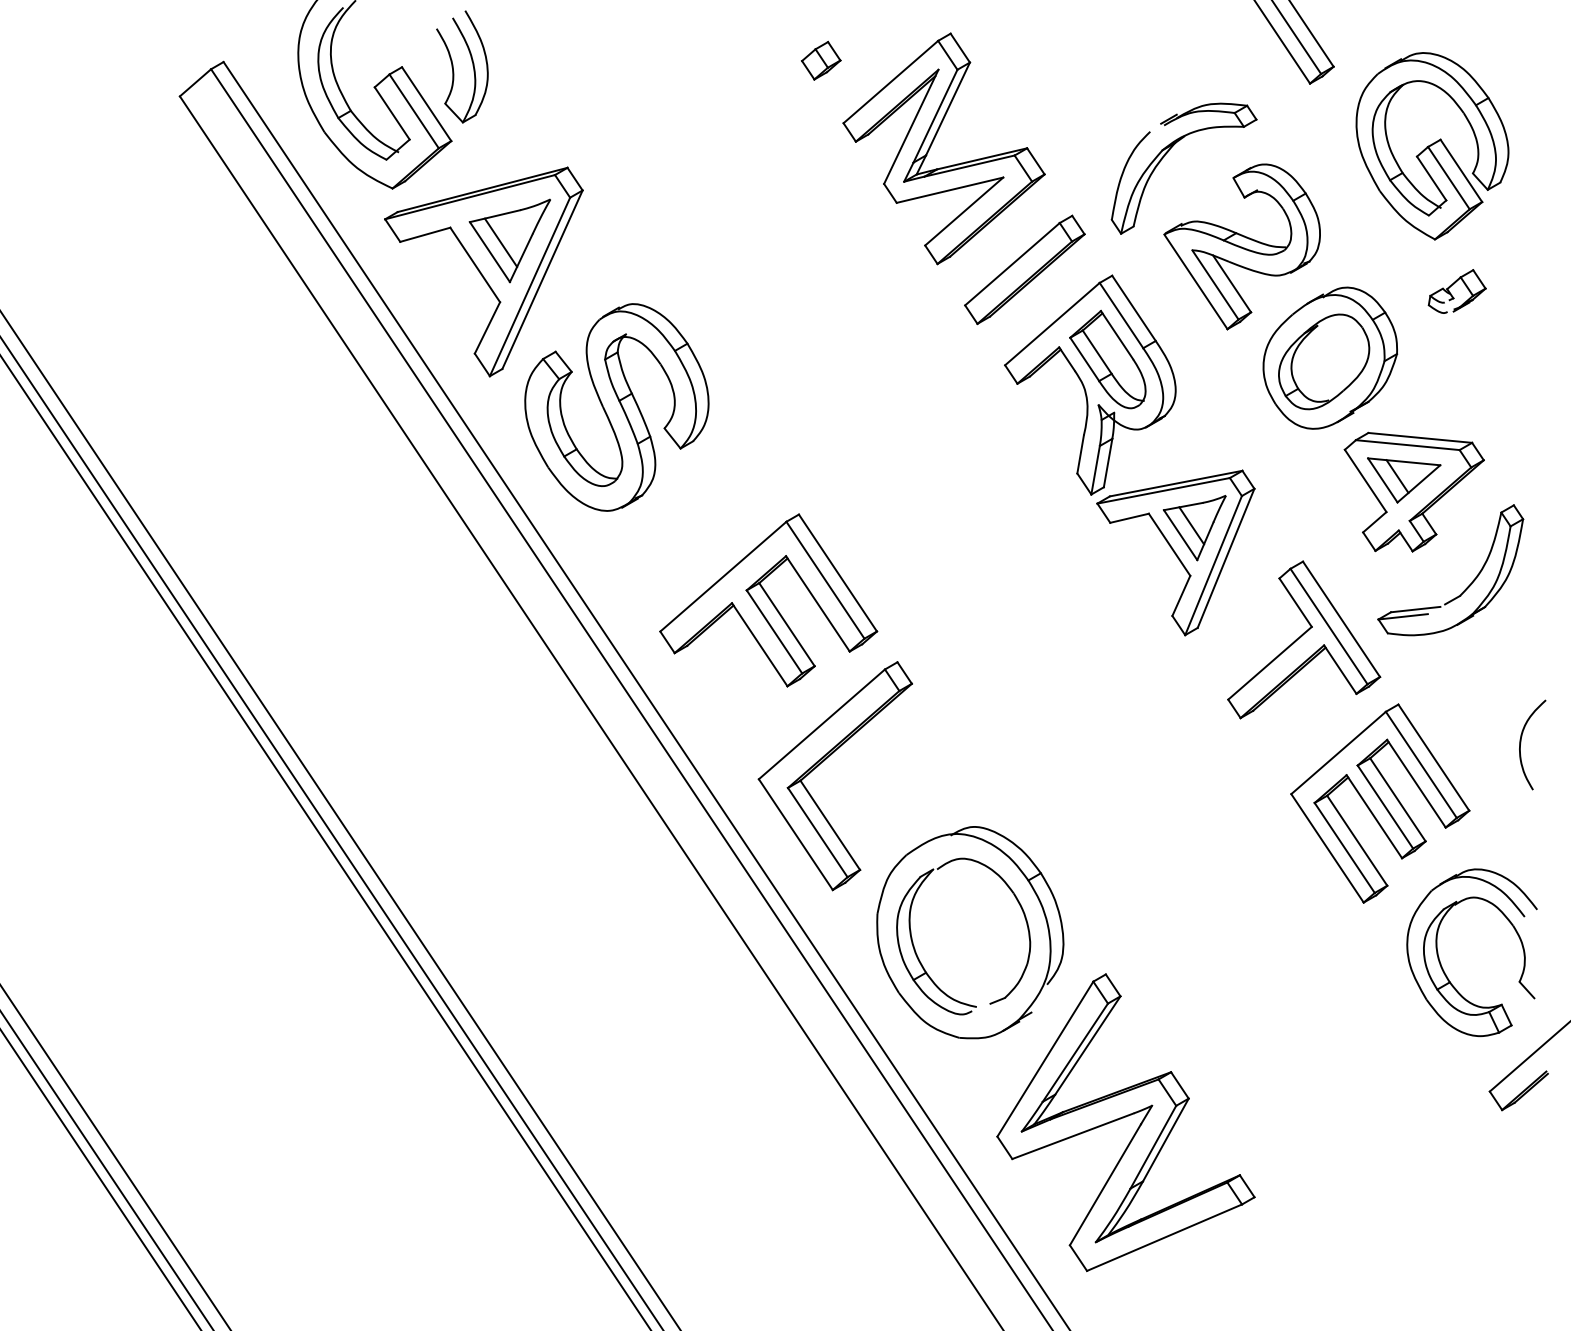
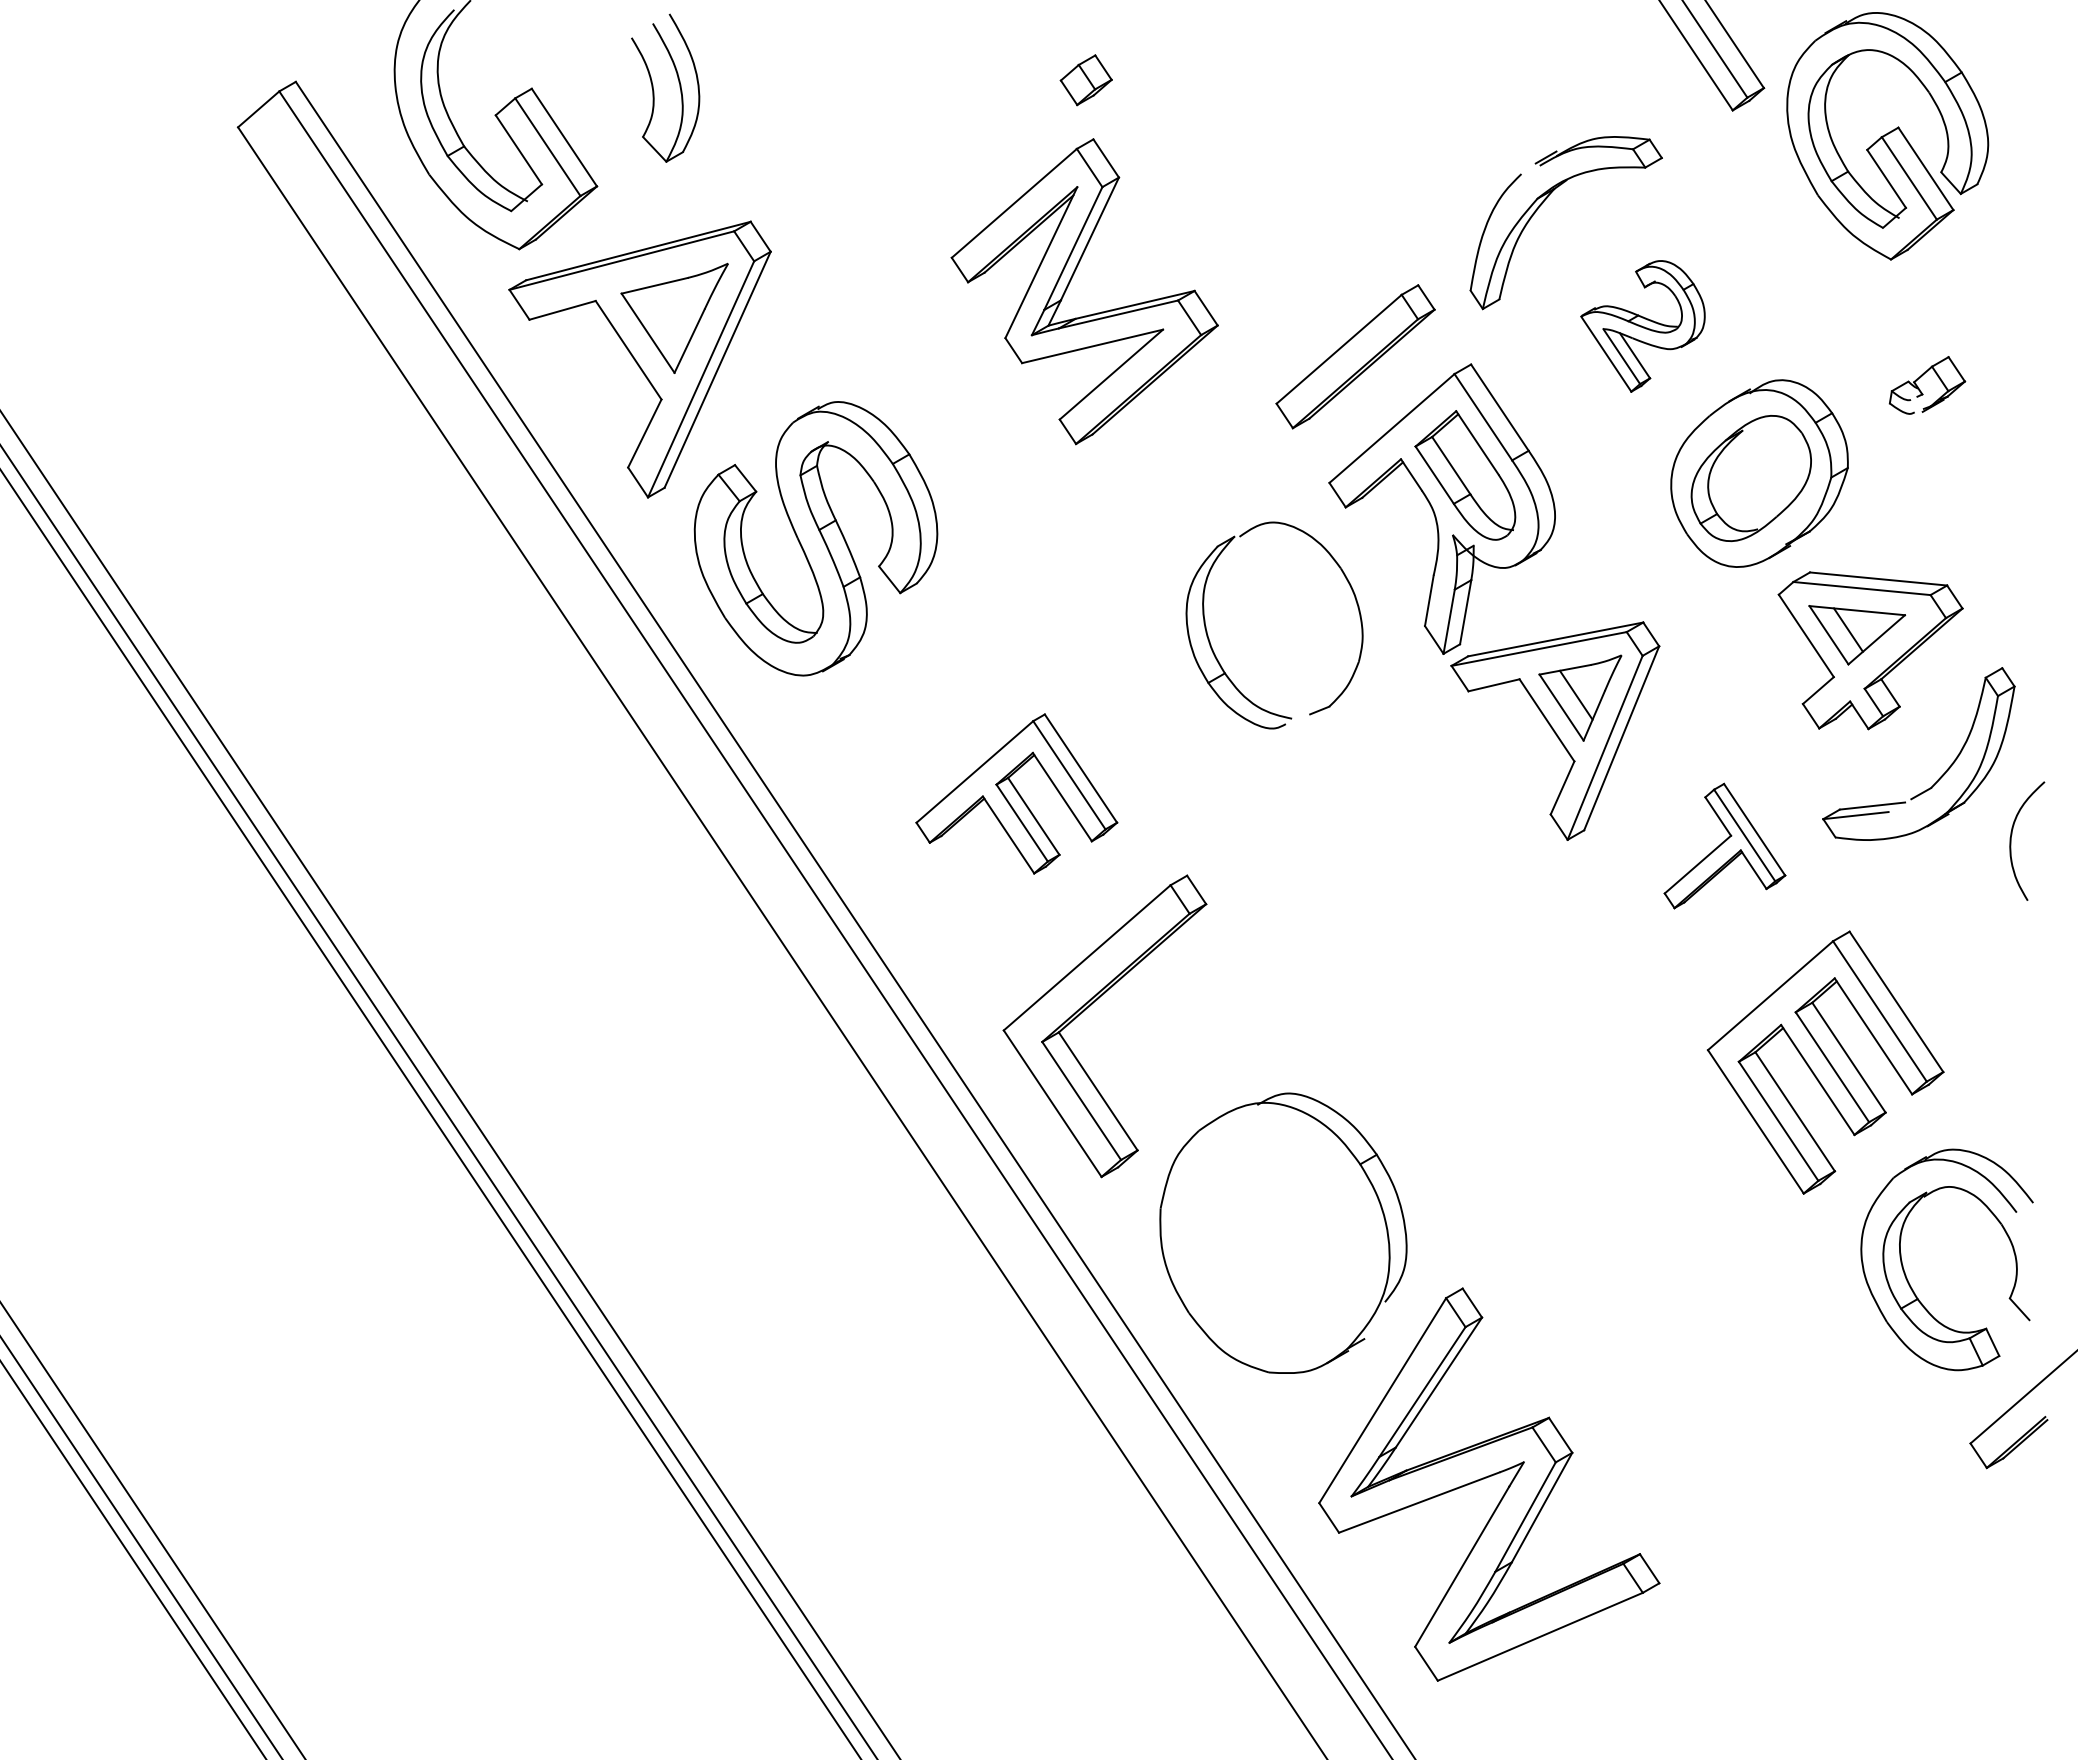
part: (453, 69) -> (654, 91), moved
part: (932, 143) -> (1069, 284), moved
part: (1432, 146) -> (1887, 136), moved
line: (500, 242) -> (662, 320), removed
part: (1241, 246) -> (1642, 326), size x0.6
part: (768, 600) -> (1016, 793), size x0.7
part: (1303, 639) -> (1724, 845), size x0.6
curve: (1521, 740) -> (2012, 835), moved
part: (917, 954) -> (1213, 649), moved

